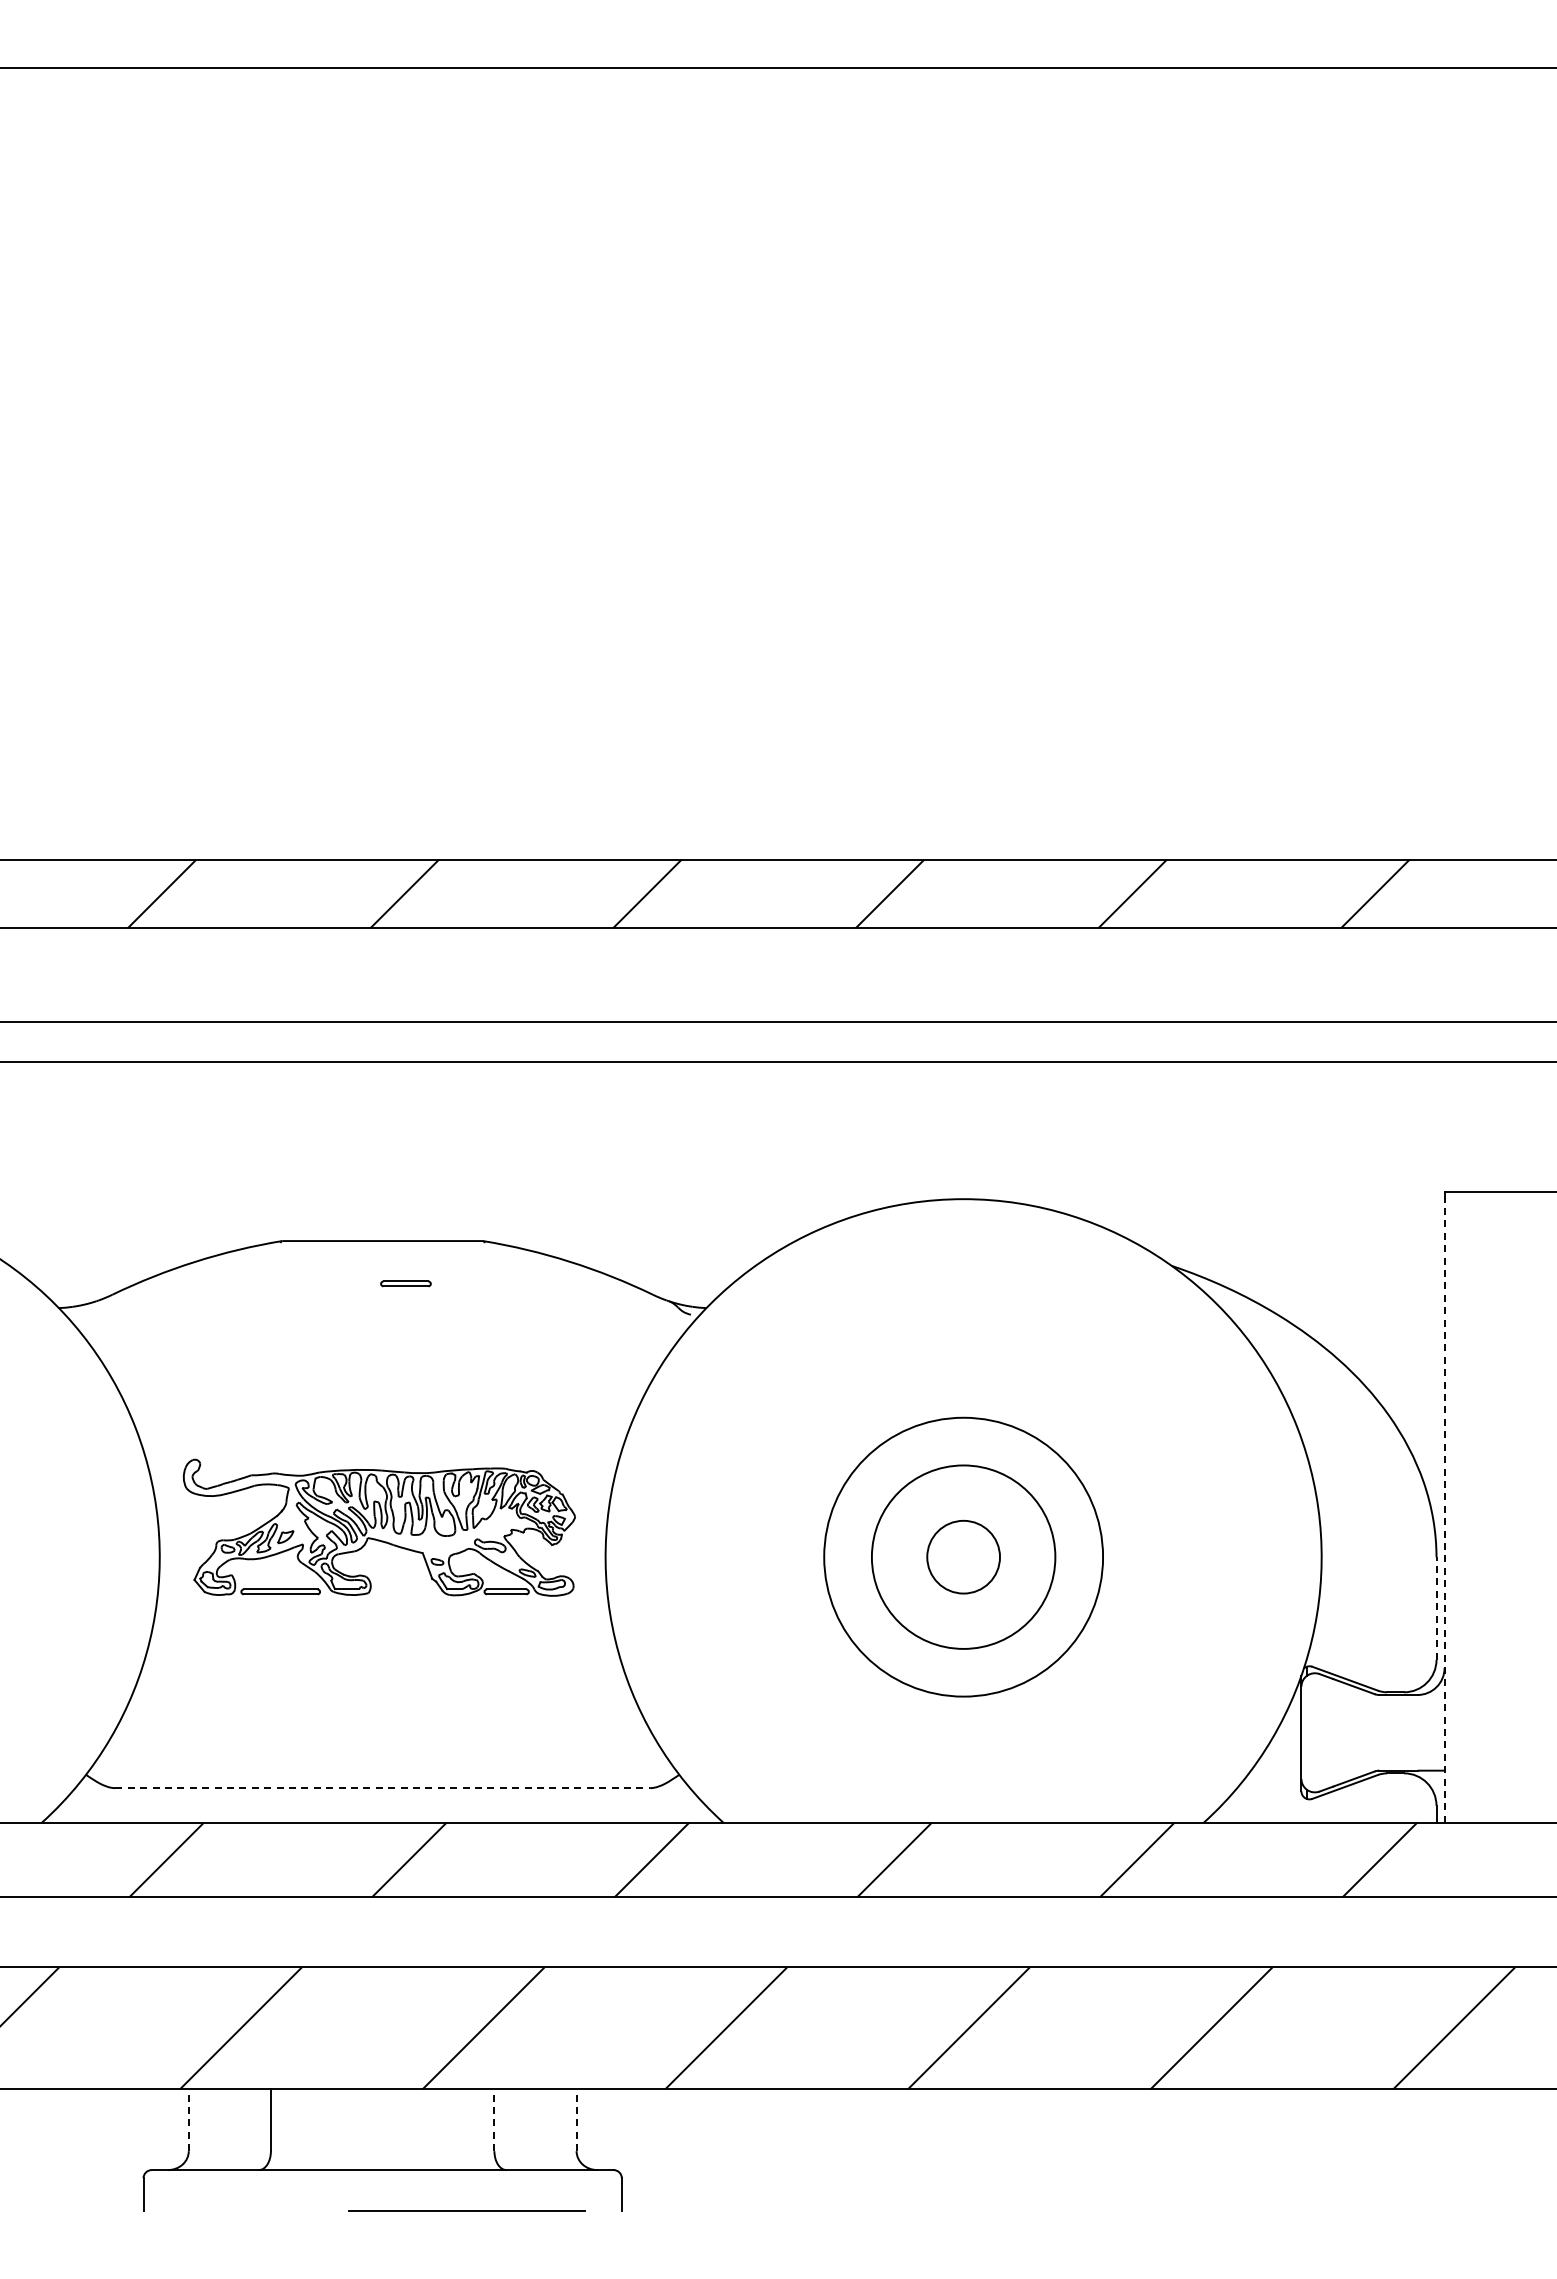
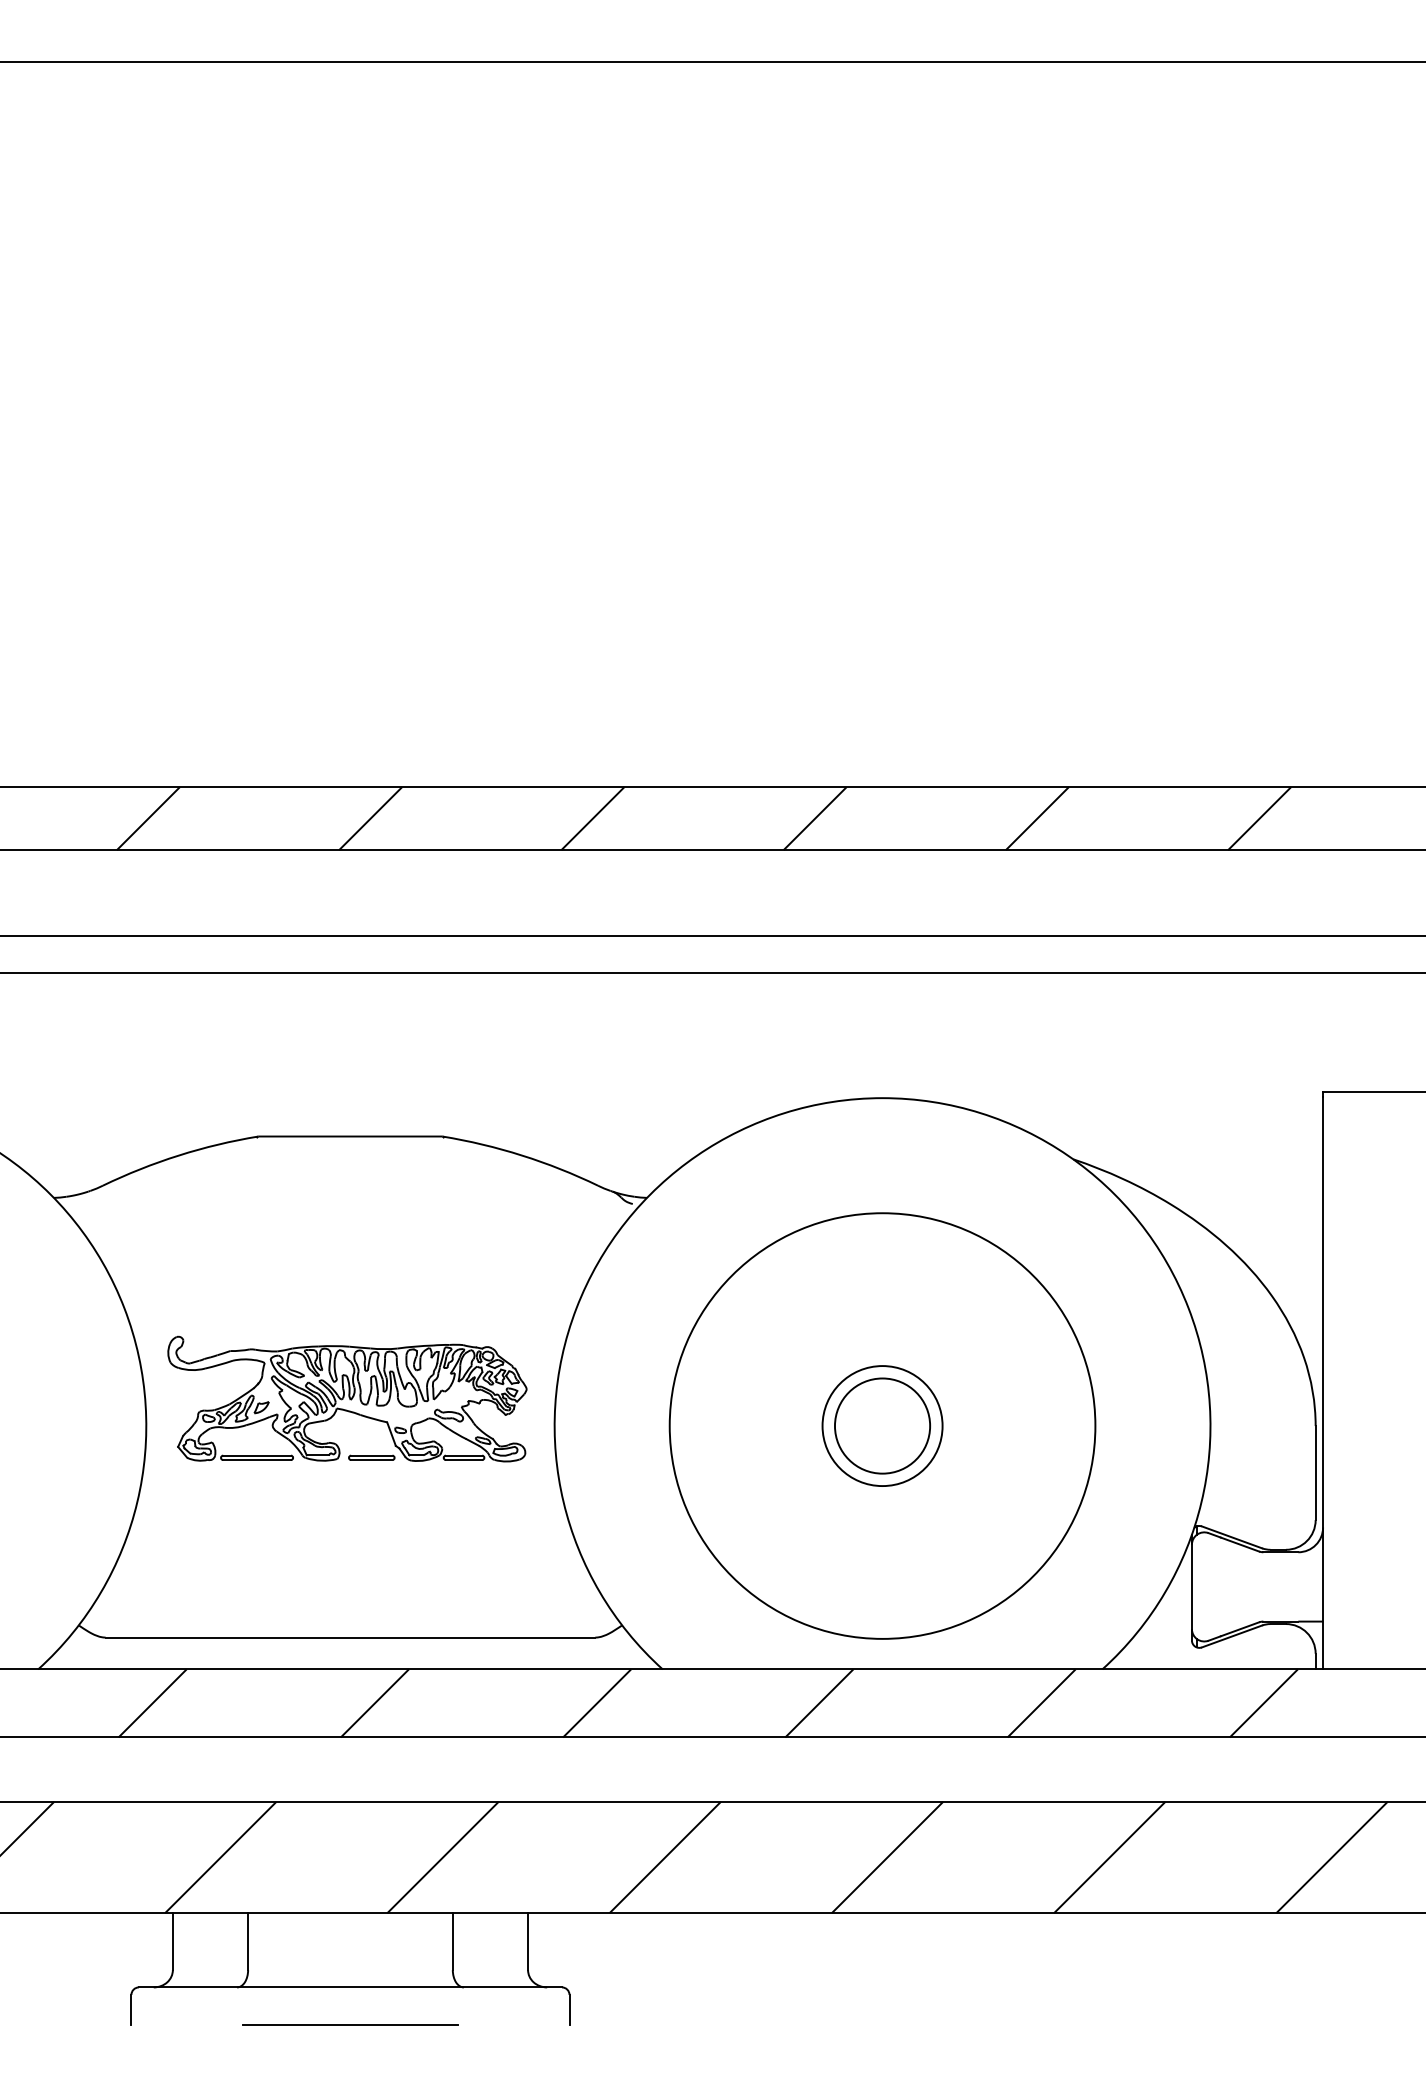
part: (405, 1283) -> (371, 1457), moved
line: (1444, 1510) -> (1322, 1383), dashed -> solid
circle: (963, 1556) -> (882, 1425), size x0.71
circle: (963, 1556) -> (882, 1425), size x1.67
circle: (963, 1557) -> (882, 1426), size x1.43
line: (1436, 1608) -> (1315, 1473), dashed -> solid
line: (383, 1788) -> (351, 1637), dashed -> solid
line: (188, 2119) -> (172, 1941), dashed -> solid
line: (494, 2119) -> (452, 1941), dashed -> solid
line: (576, 2119) -> (527, 1941), dashed -> solid
line: (466, 2210) -> (350, 2024), moved

